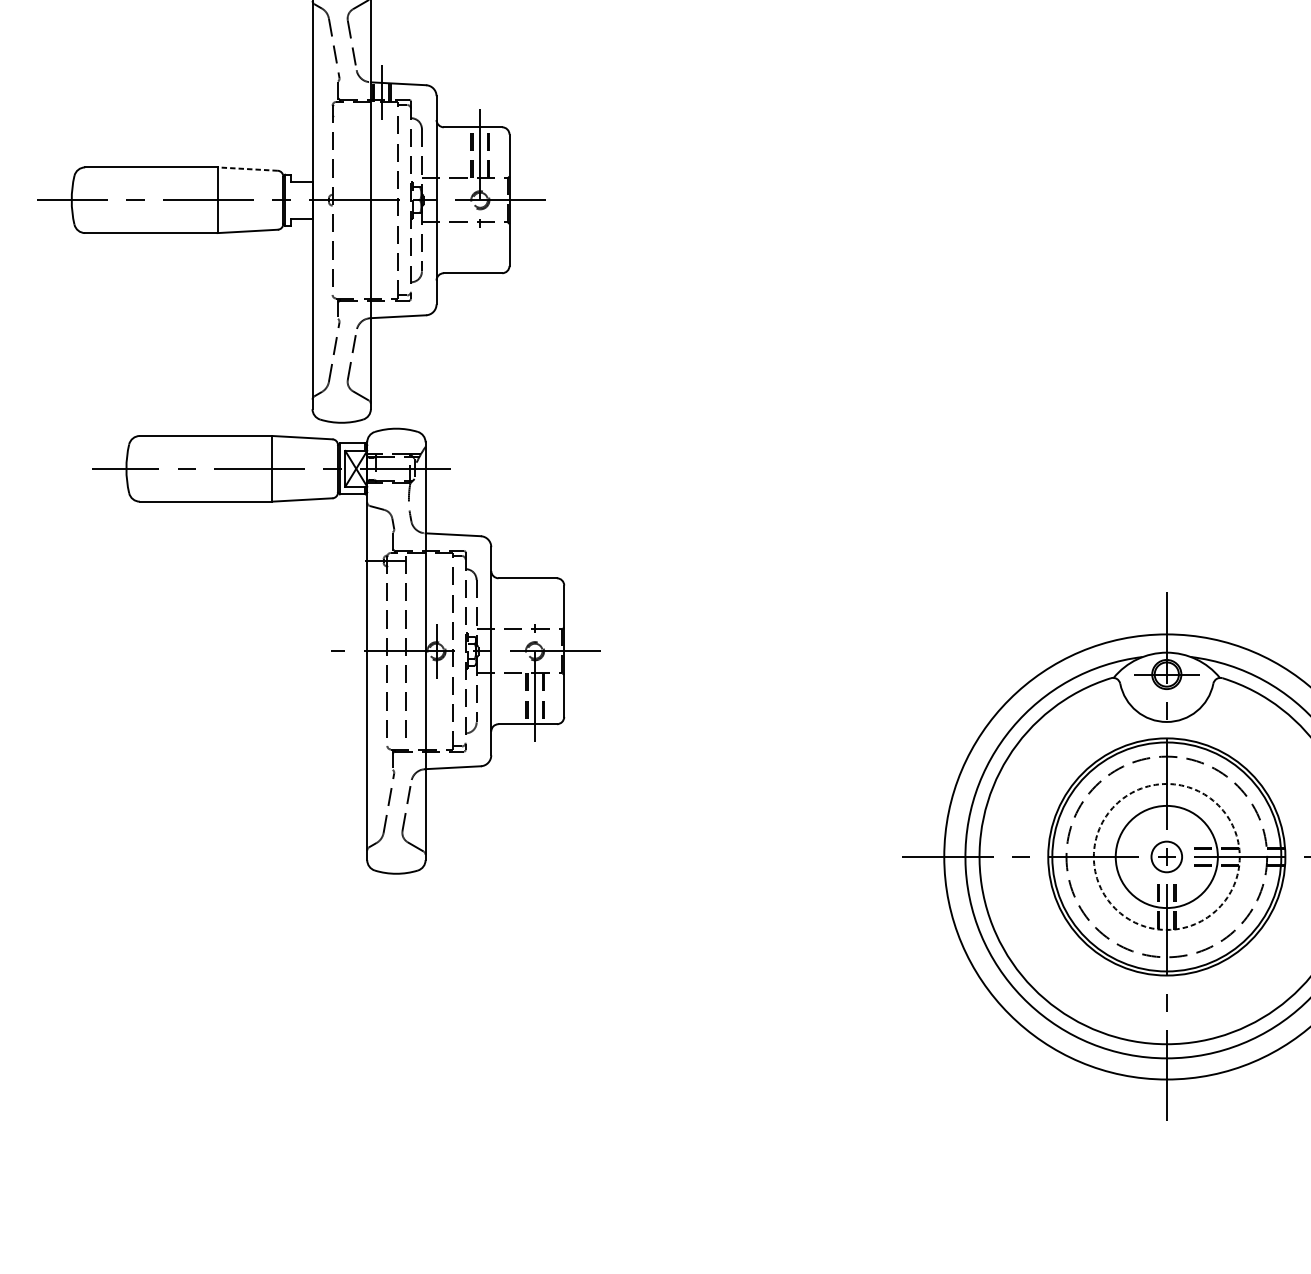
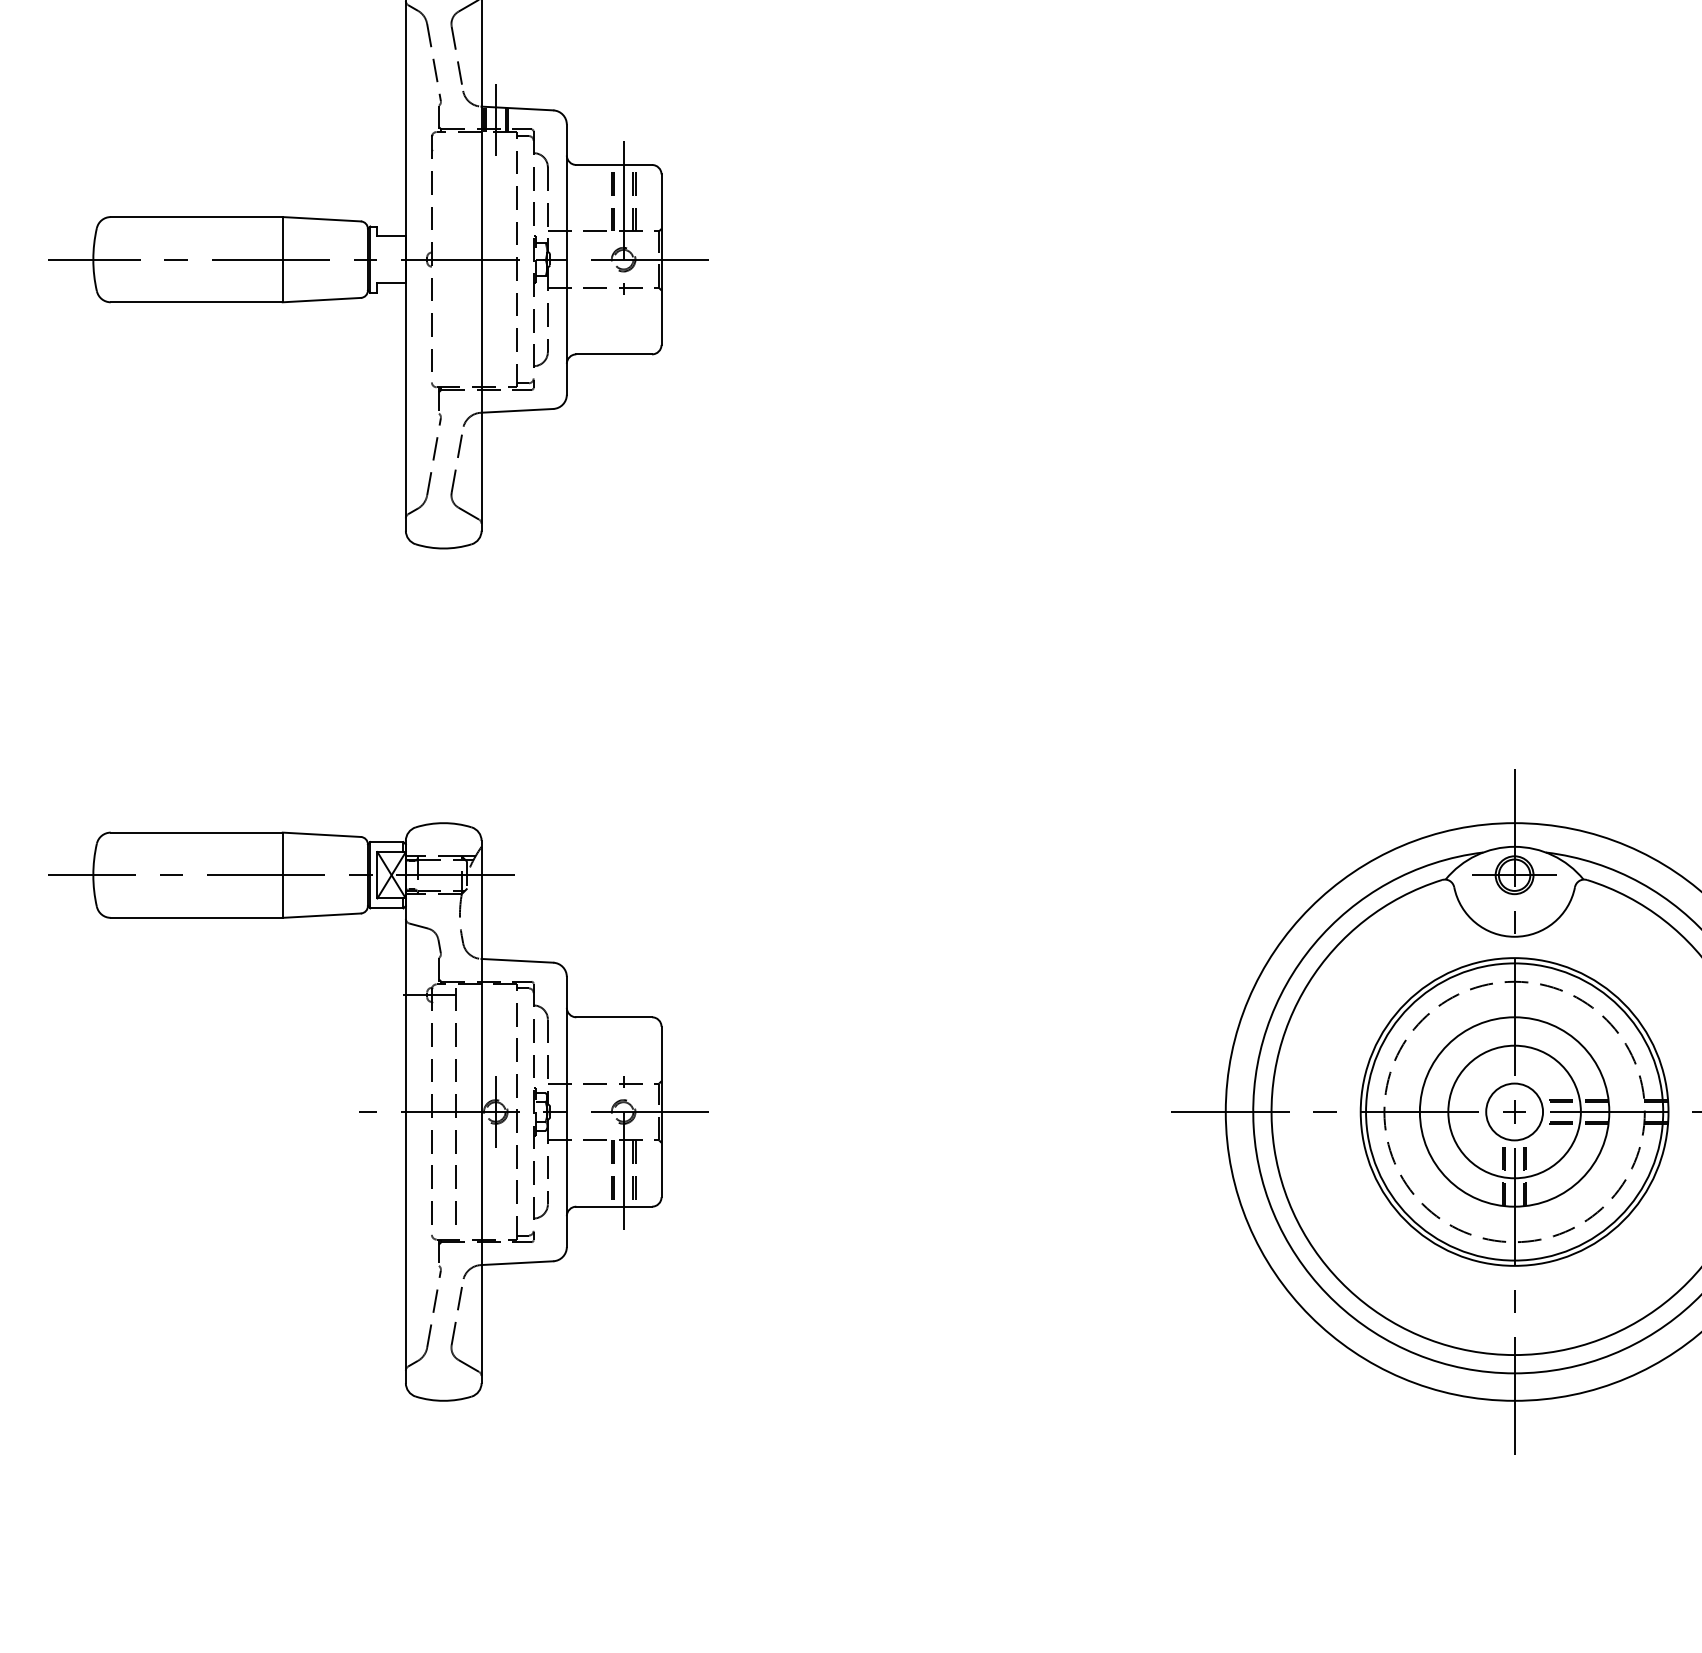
line: (247, 169) -> (321, 219), dashed -> solid
part: (346, 650) -> (378, 1111), moved
circle: (1166, 856) -> (1514, 1111), dashed -> solid
circle: (1166, 856) -> (1514, 1111), size x1.43

